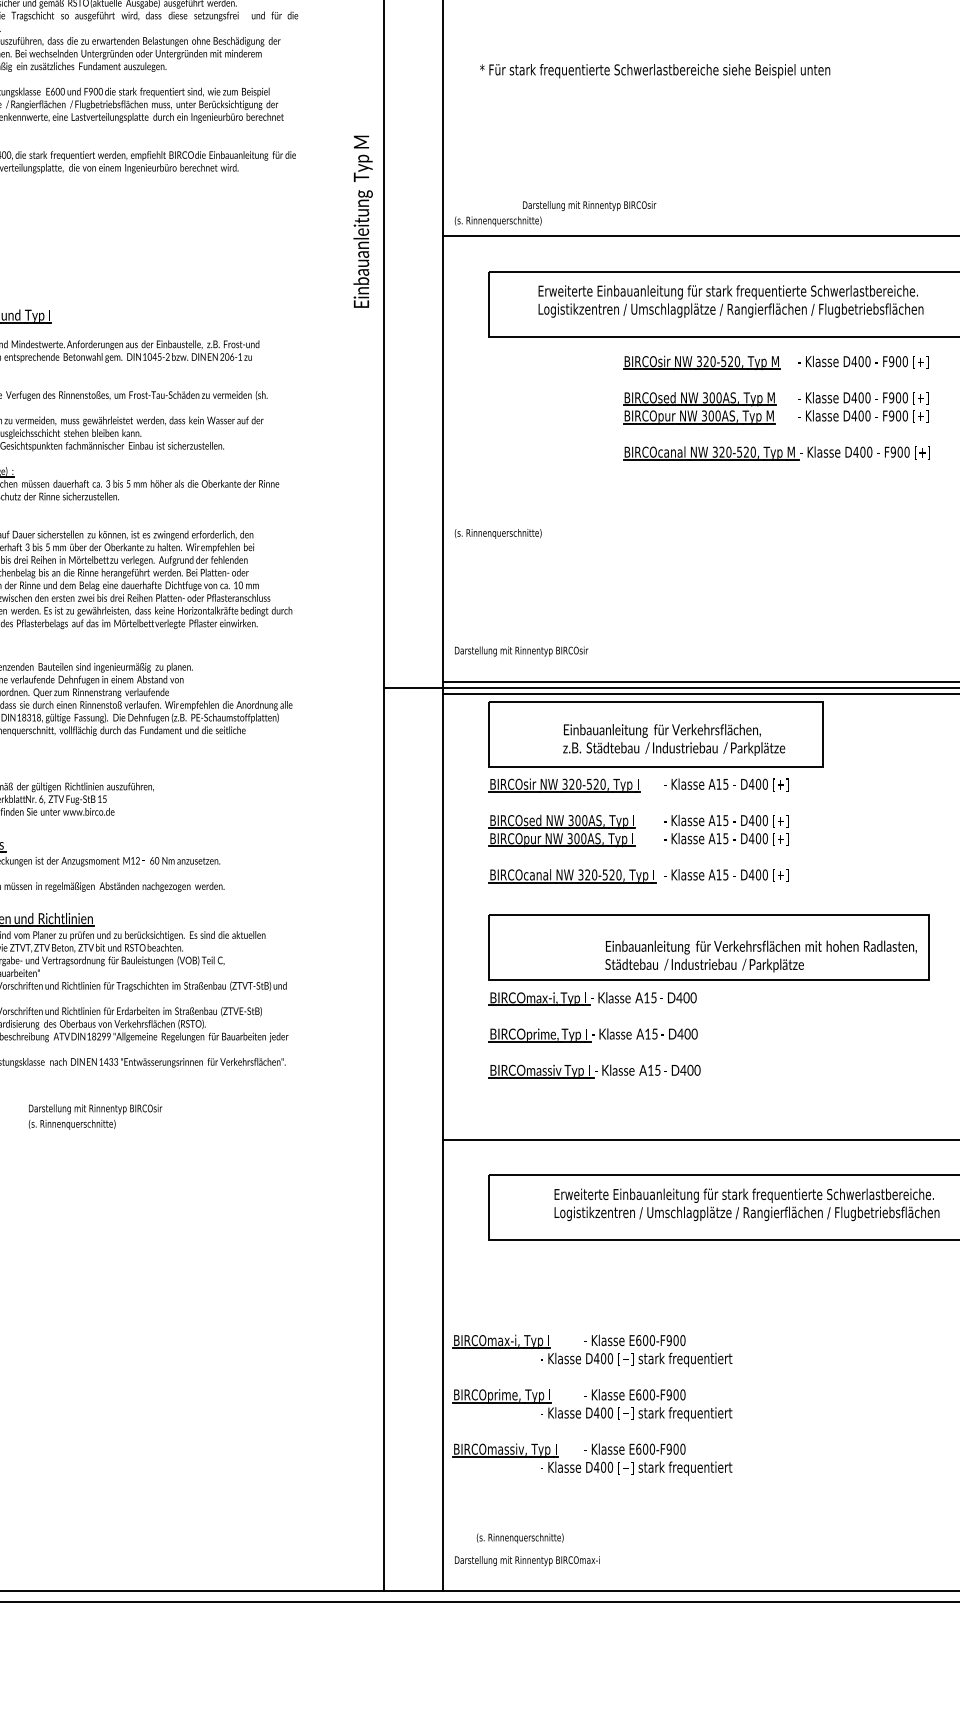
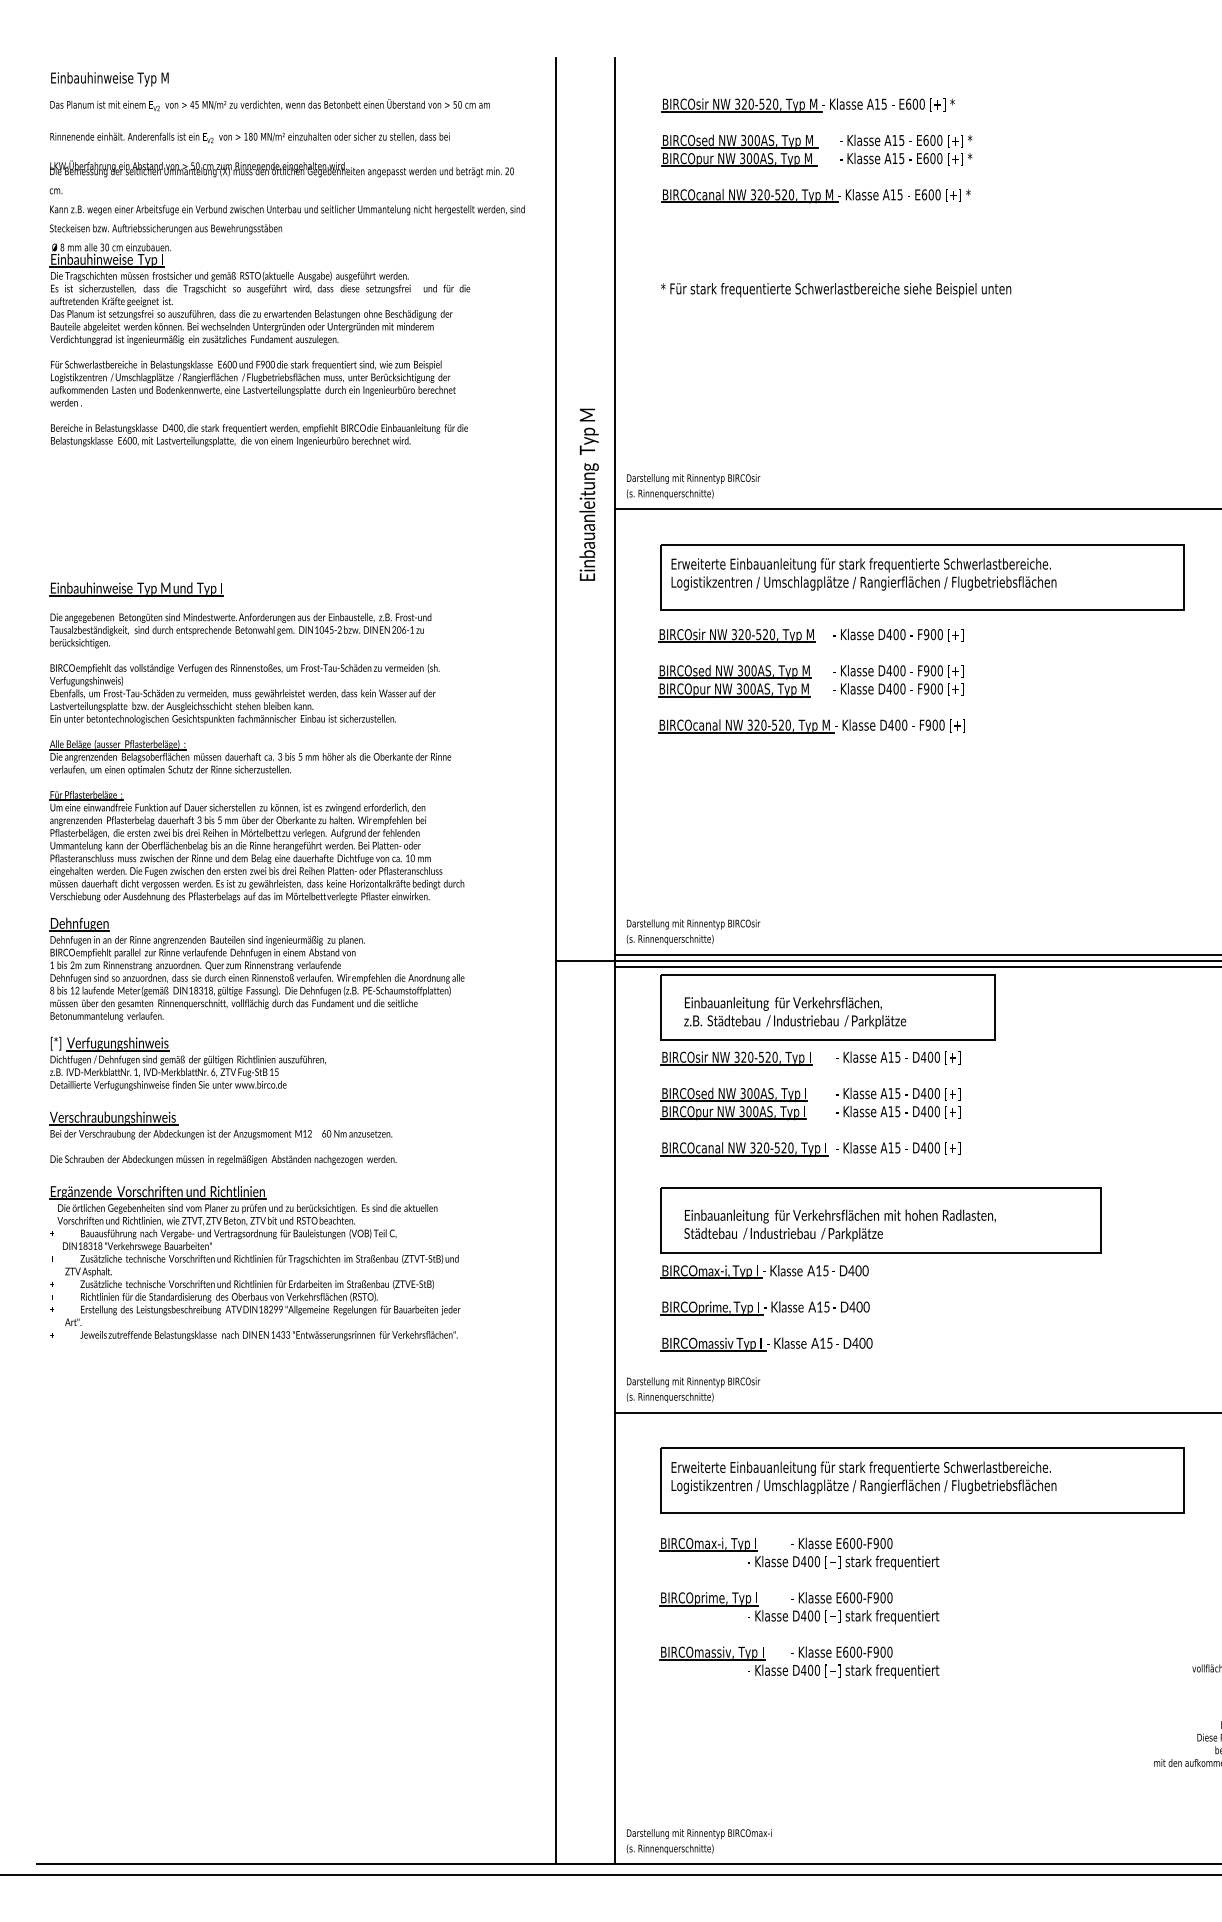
text: (655, 71) -> (836, 290), moved
text: (589, 205) -> (693, 478), moved
text: (362, 221) -> (588, 494), moved
text: (730, 301) -> (863, 574), moved
part: (776, 407) -> (811, 680), moved
text: (497, 533) -> (669, 939), moved
text: (674, 739) -> (795, 1012), moved
text: (760, 956) -> (839, 1225), moved
text: (95, 1116) -> (693, 1389), moved
text: (746, 1204) -> (863, 1477), moved
part: (592, 1404) -> (799, 1607), moved
text: (519, 1538) -> (669, 1849), moved

